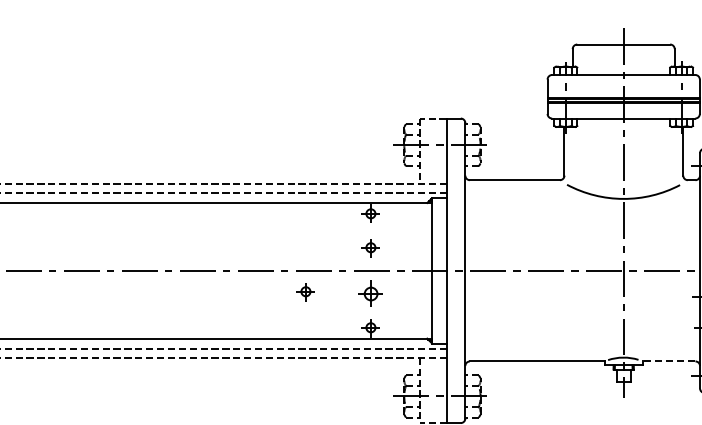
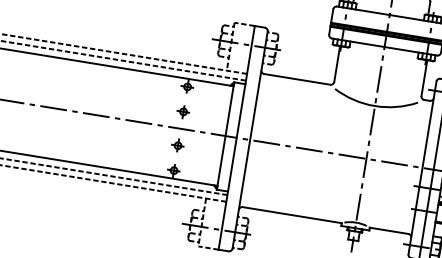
part: (305, 292) -> (130, 136), removed
part: (370, 293) -> (177, 145), size x0.71
line: (668, 361) -> (388, 230), dashed -> solid

